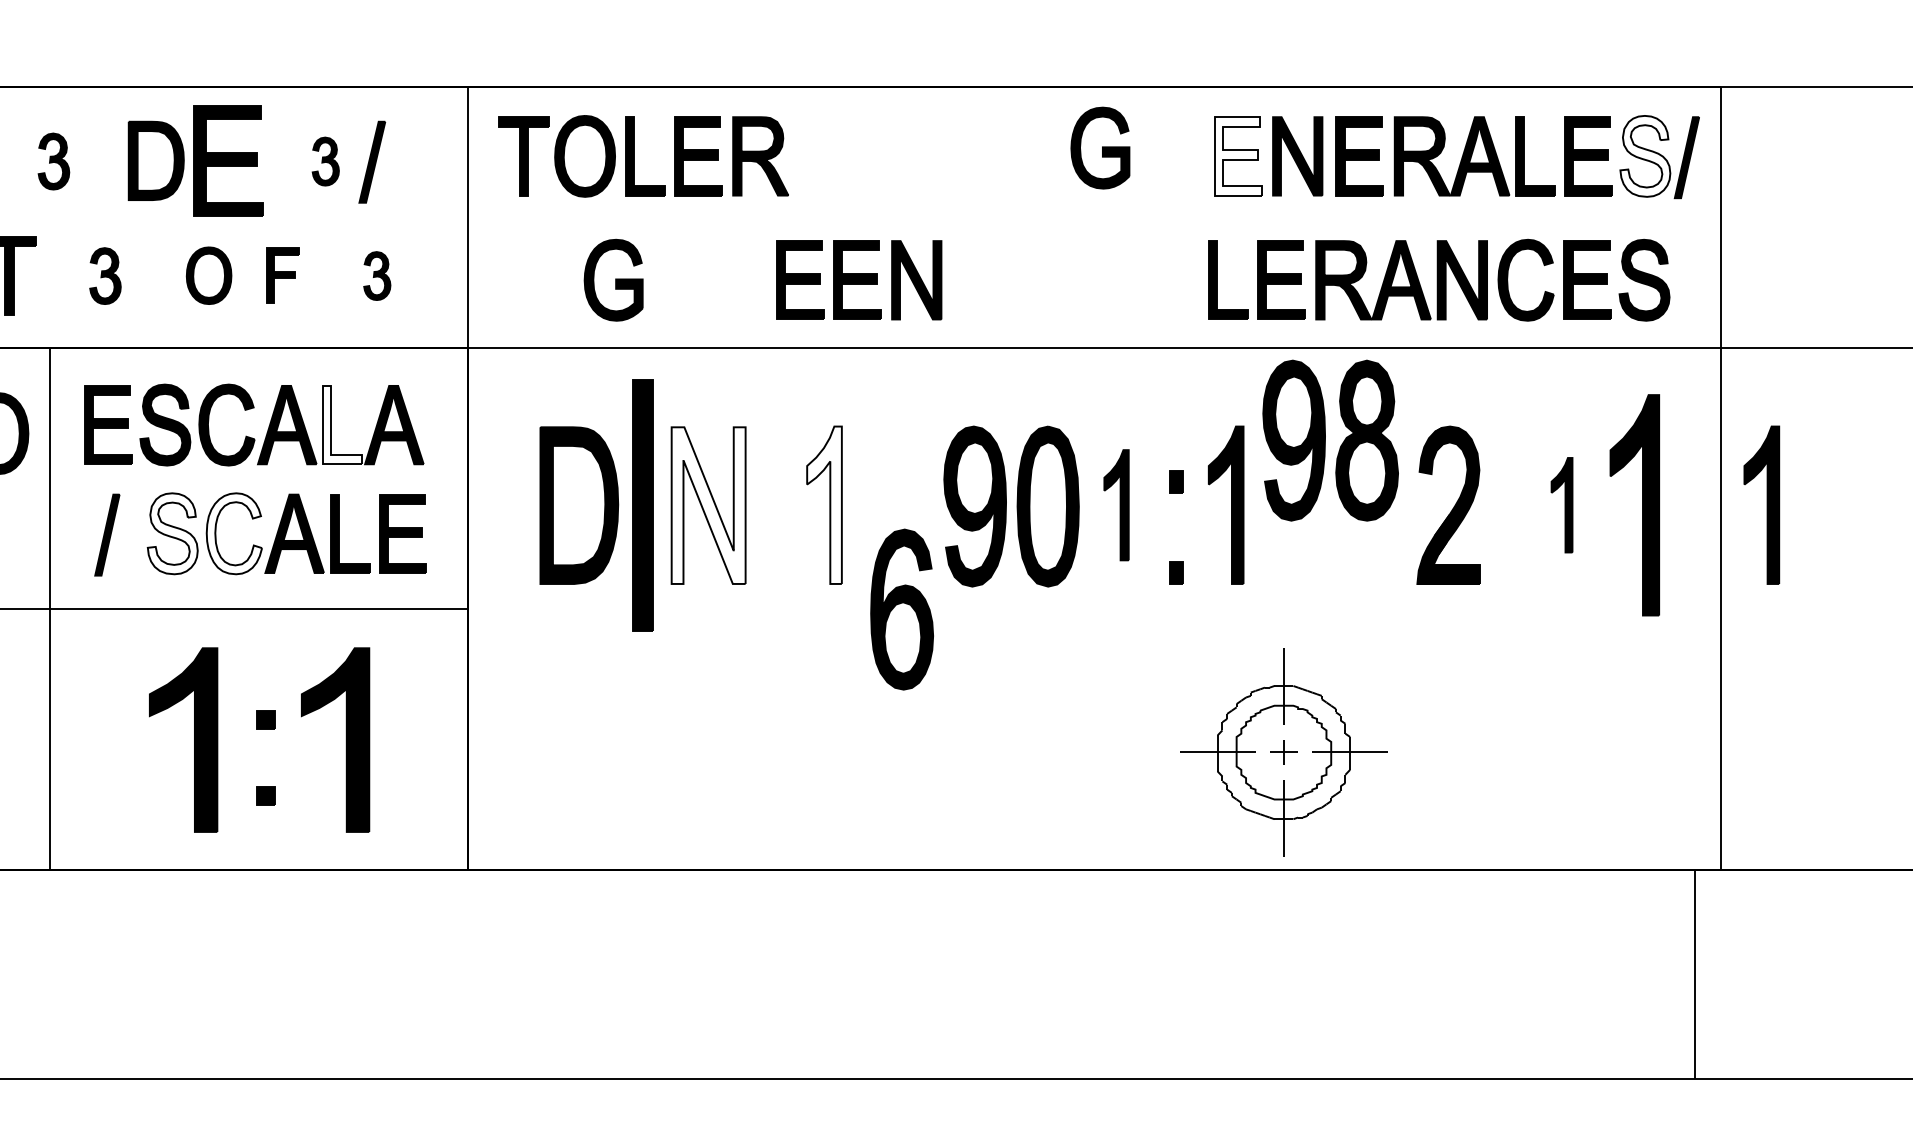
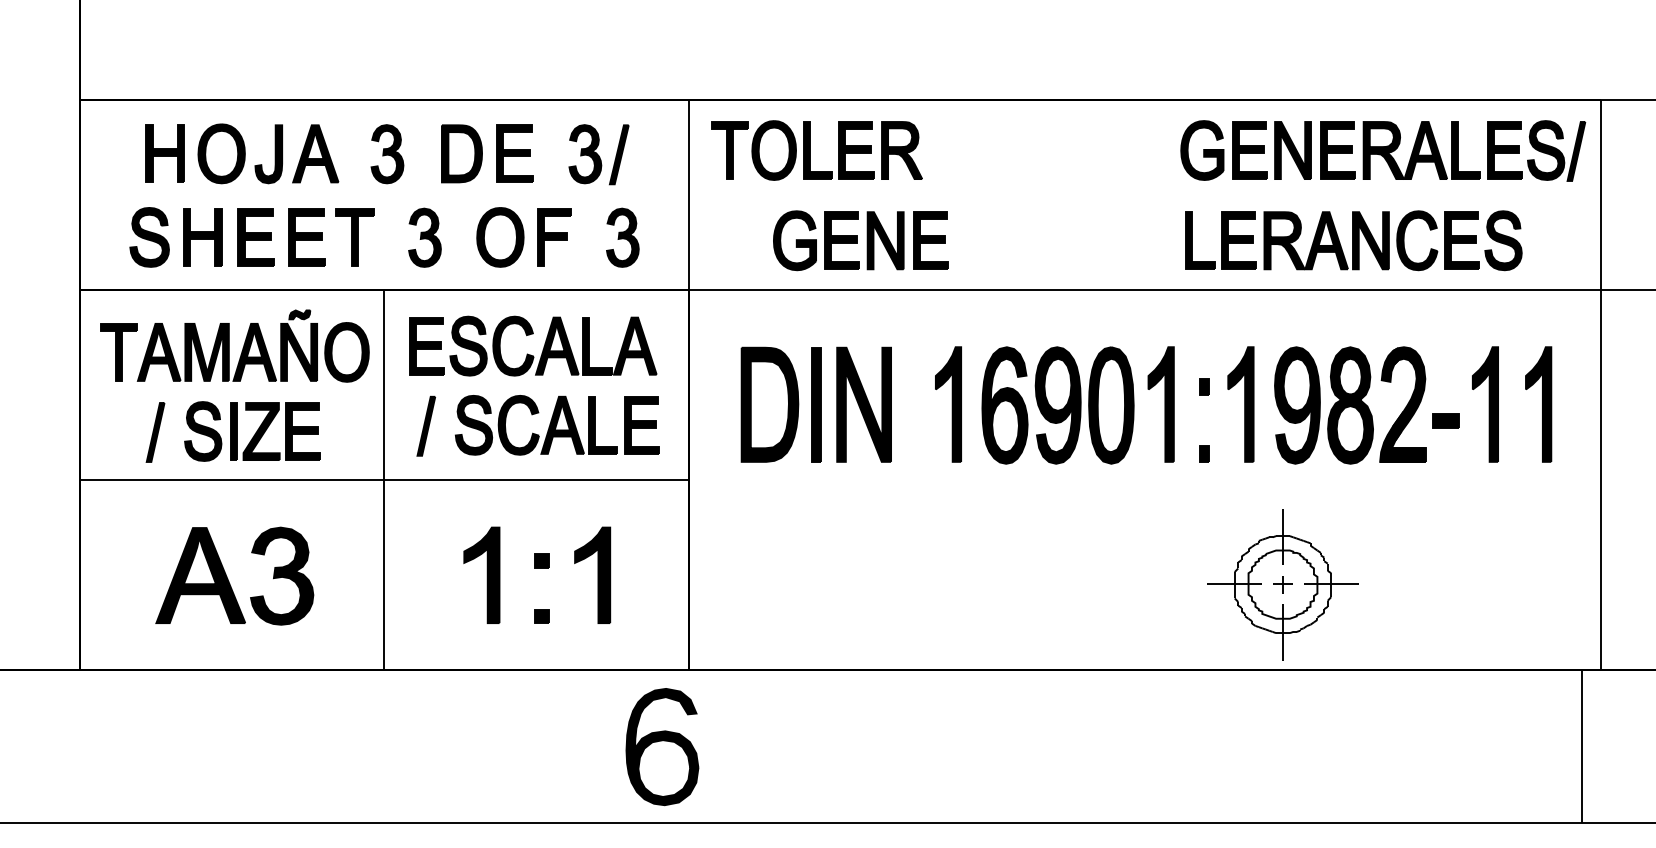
part: (1100, 148) -> (1202, 150), moved
fill: (1237, 156) -> (1249, 150), added
fill: (1644, 156) -> (1545, 150), added
part: (228, 160) -> (514, 153), size x0.71
part: (53, 161) -> (387, 154), size x1.43
part: (325, 161) -> (585, 154), size x1.67
part: (104, 275) -> (424, 237), size x1.43
part: (209, 275) -> (500, 237), size x1.43
part: (283, 275) -> (554, 237), size x1.43
part: (376, 275) -> (622, 237), size x1.67
part: (887, 279) -> (864, 240), moved
part: (1438, 279) -> (1353, 240), moved
fill: (342, 424) -> (597, 345), added
part: (1329, 440) -> (1323, 405), moved
part: (643, 505) -> (816, 404), size x0.62
fill: (709, 505) -> (864, 404), added
fill: (824, 505) -> (948, 404), added
part: (1115, 505) -> (1160, 404), size x1.43
part: (1562, 505) -> (1485, 404), size x1.67
part: (1634, 505) -> (1538, 404), size x0.71
part: (1761, 505) -> (1630, 404), removed
part: (1507, 527) -> (1445, 420), added
fill: (172, 532) -> (473, 424), added
fill: (233, 532) -> (518, 424), added
part: (901, 609) -> (1004, 405), moved
part: (183, 738) -> (481, 574), size x0.71
part: (335, 738) -> (592, 574), size x0.71
part: (431, 976) -> (662, 747), added

